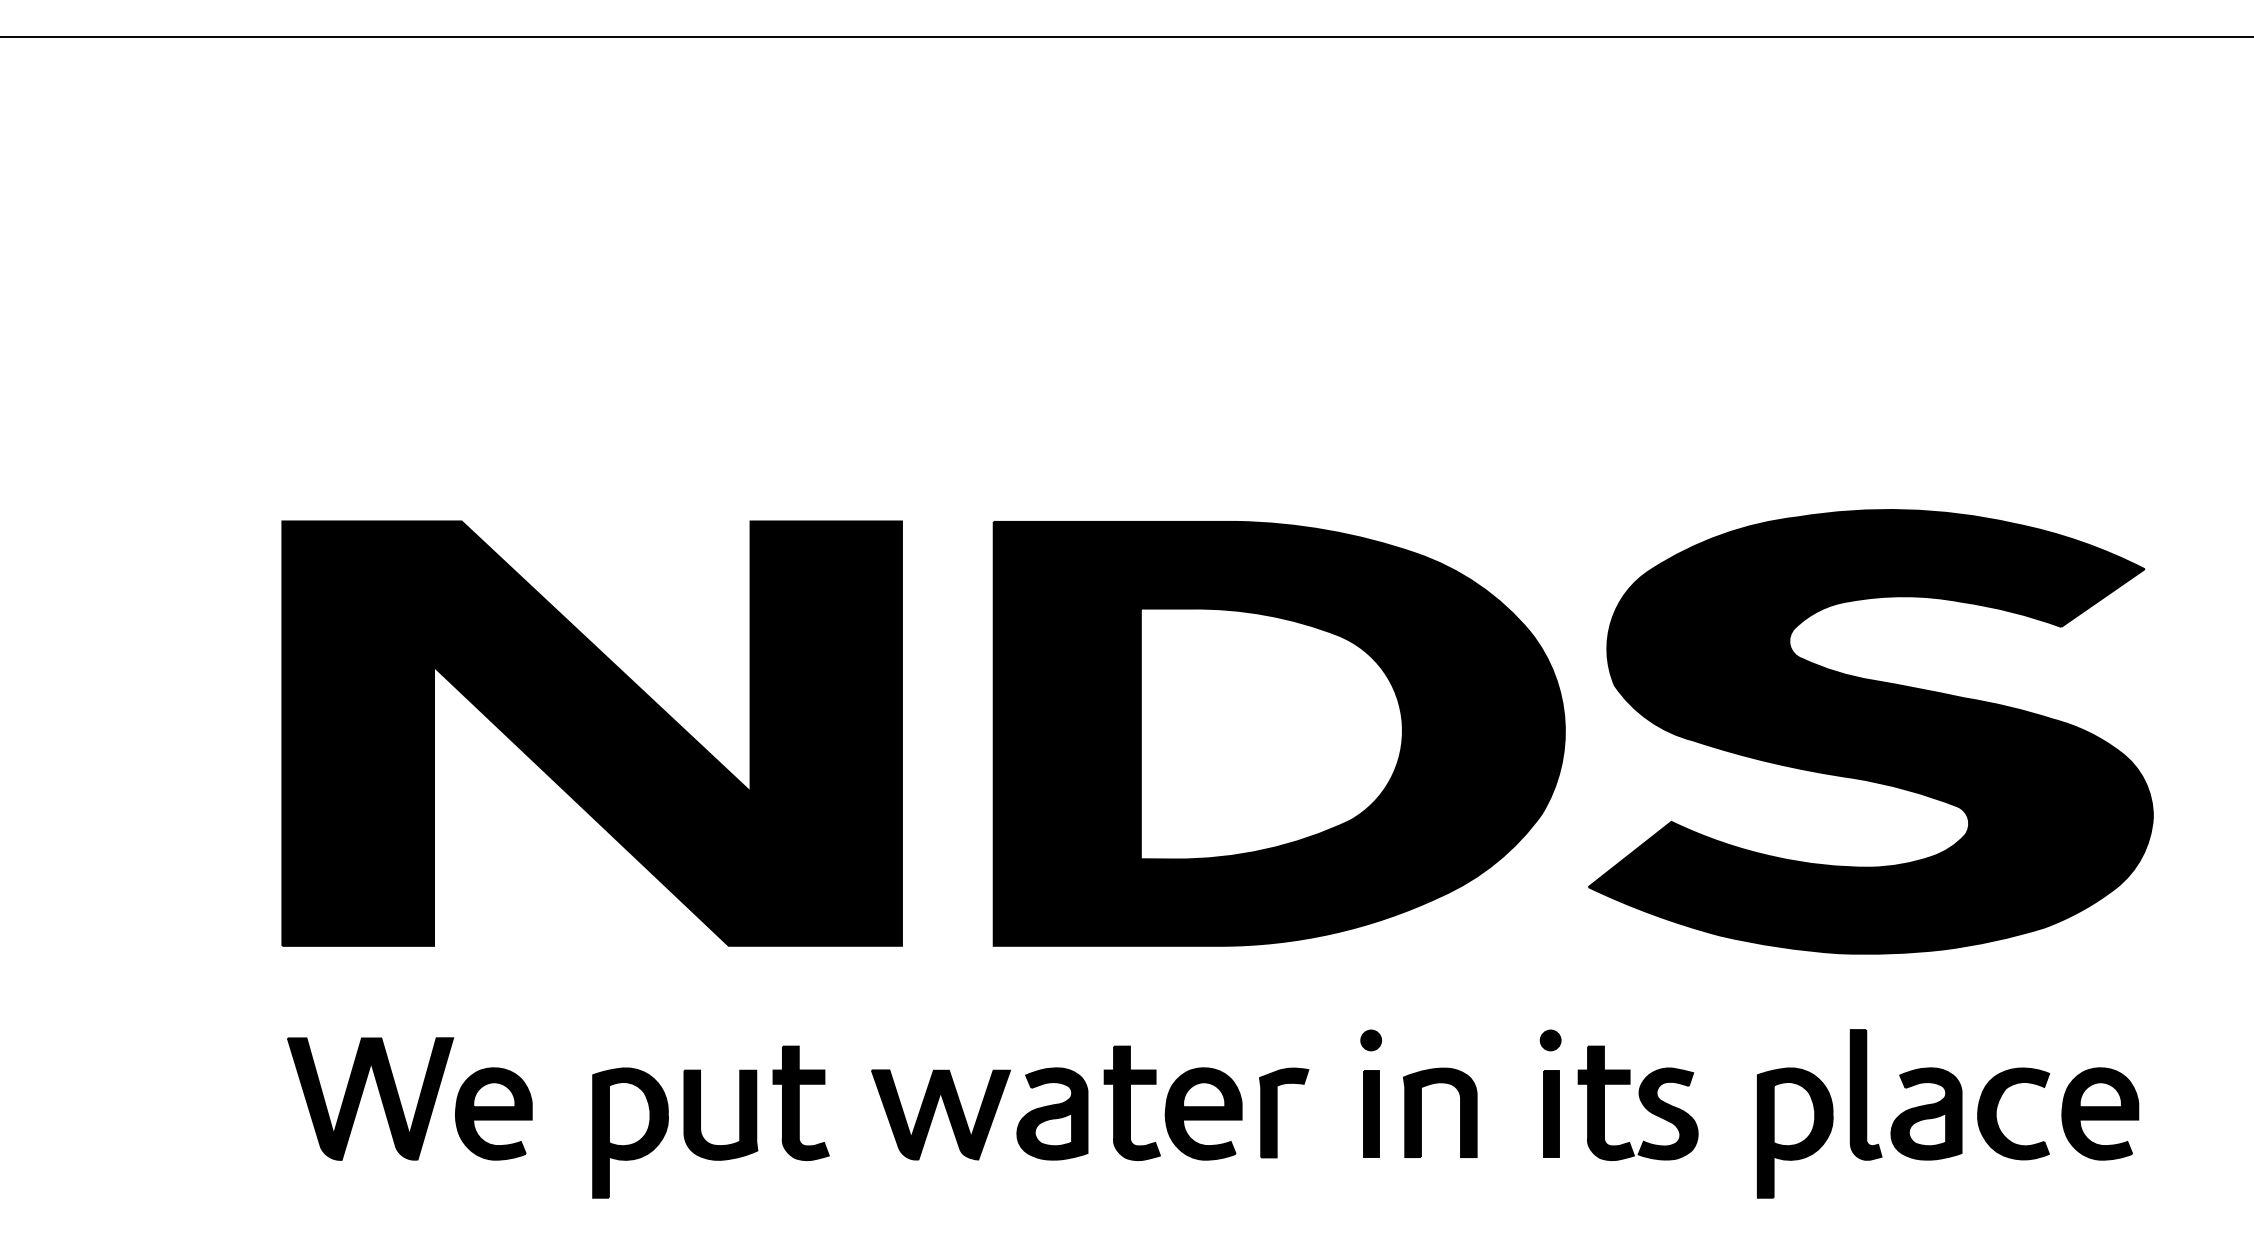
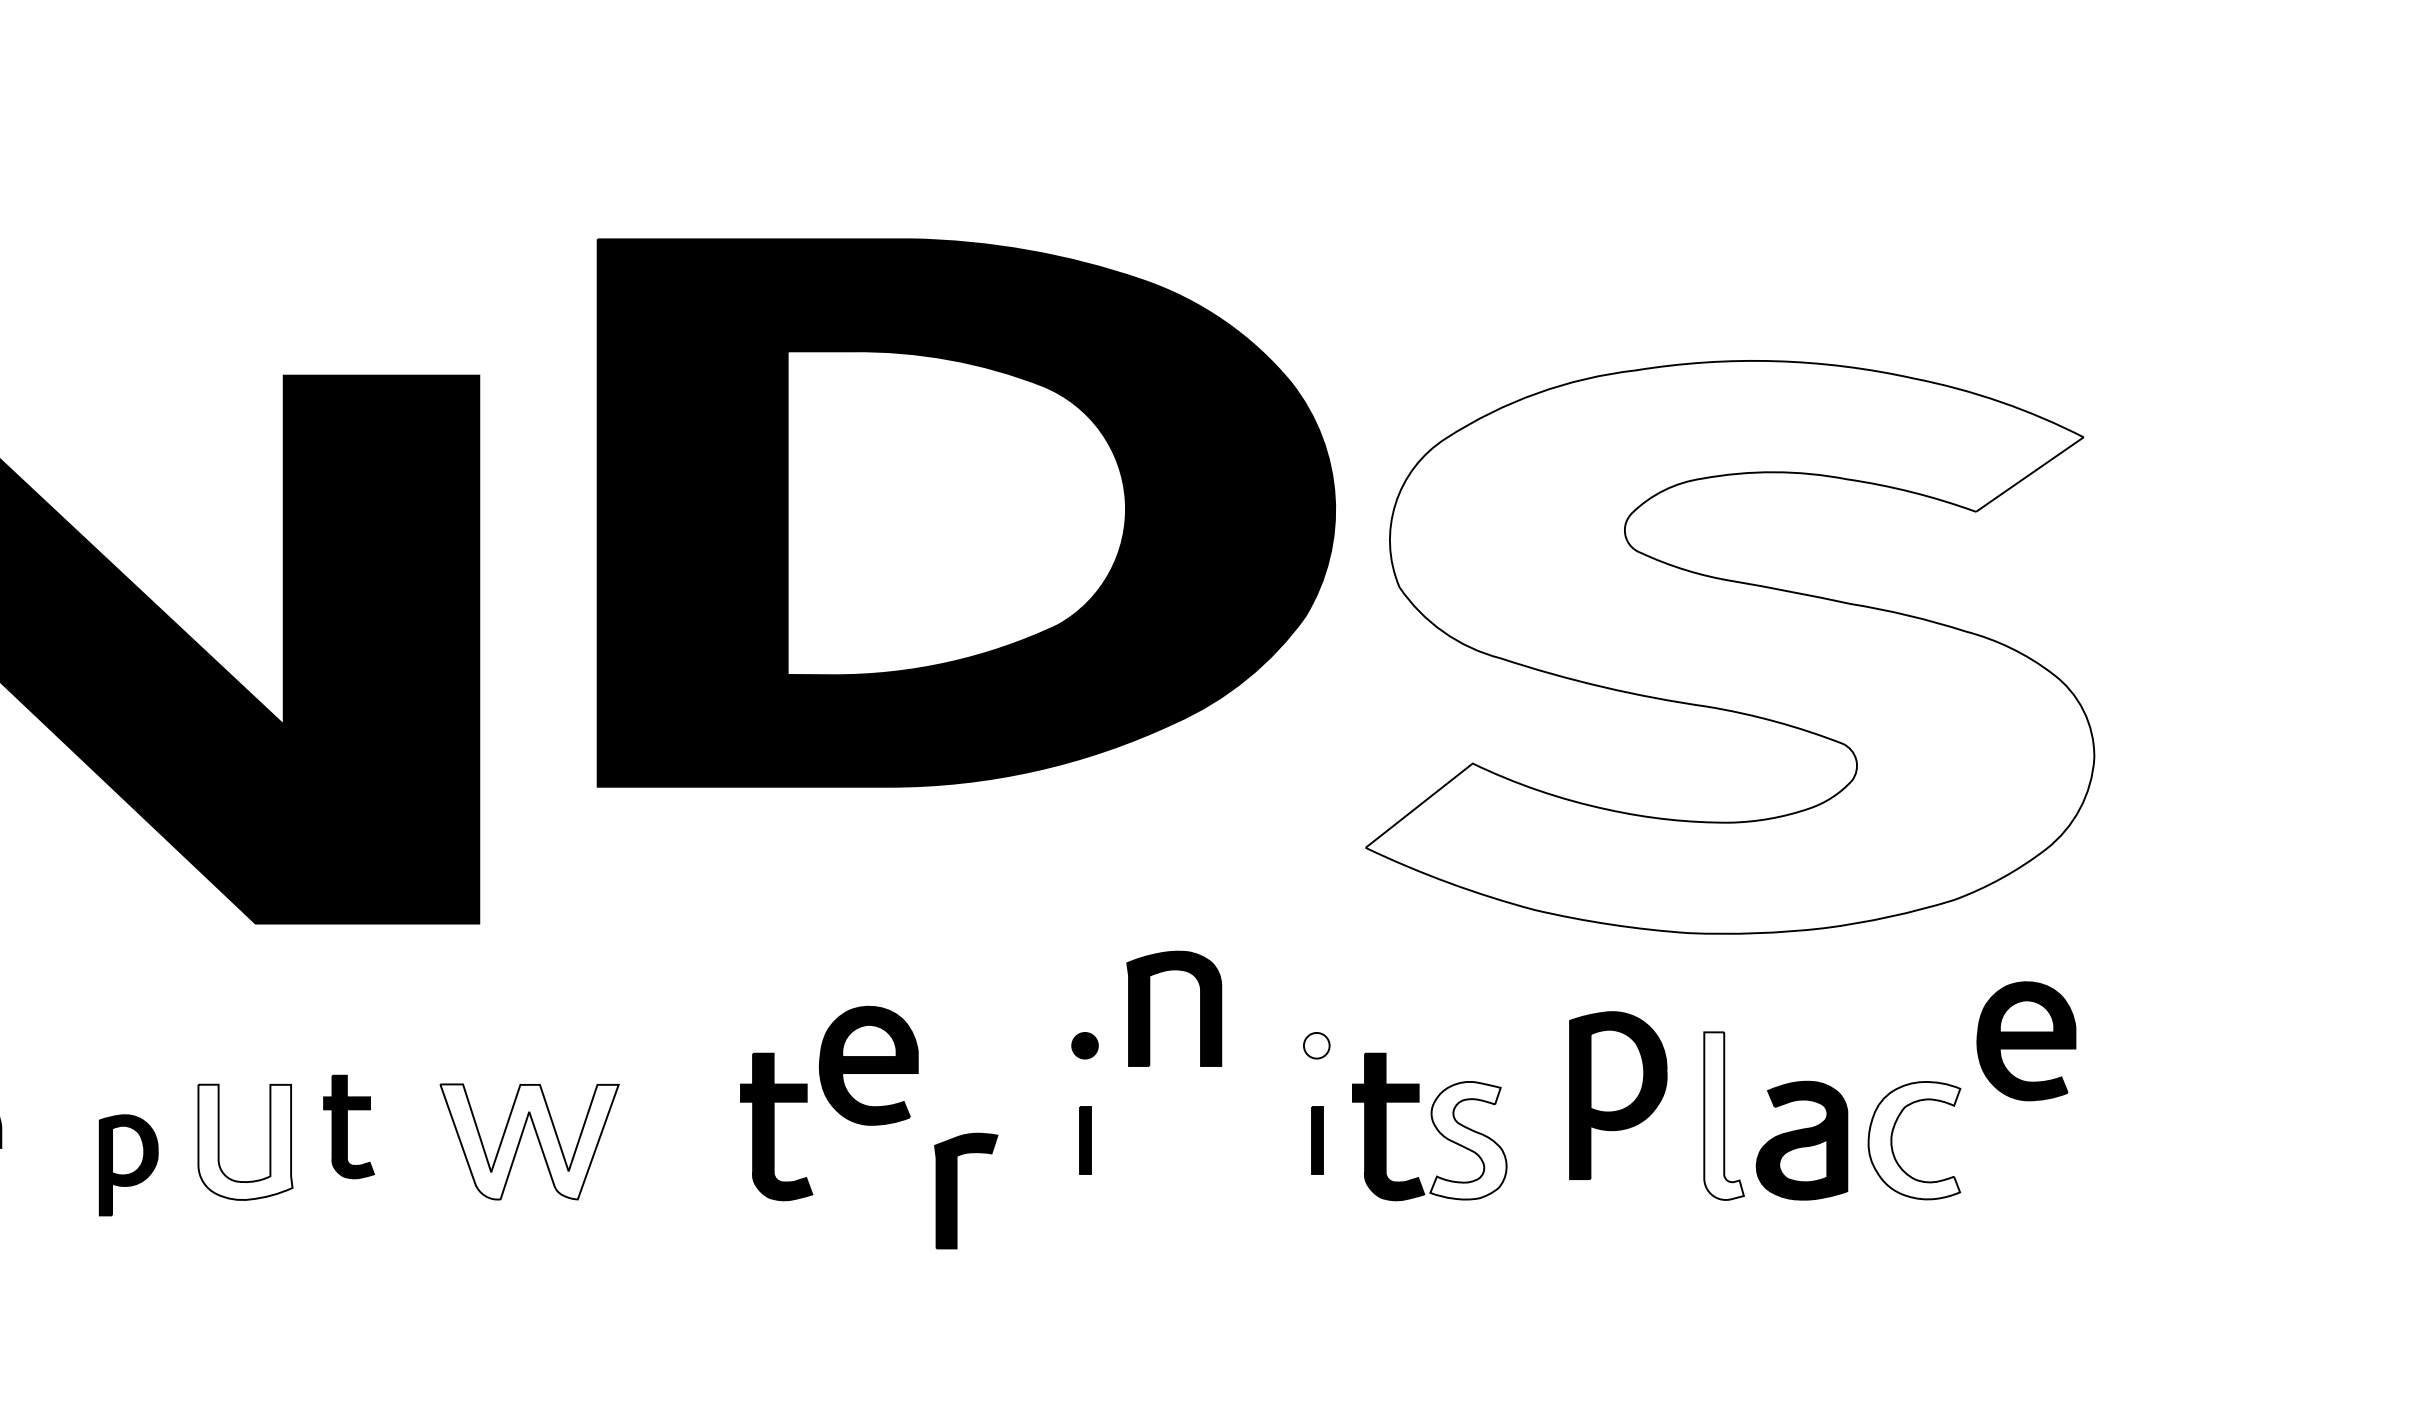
fill: (1870, 731) -> (1729, 646), removed
part: (1278, 733) -> (965, 512), moved
fill: (1550, 1040) -> (1316, 1045), removed
fill: (1865, 1094) -> (1723, 1115), removed
part: (800, 1103) -> (348, 1127), size x0.7
part: (1277, 1112) -> (957, 1190), moved
part: (1421, 1112) -> (1150, 1008), moved
part: (1052, 1113) -> (673, 1140), removed
part: (1203, 1113) -> (868, 1065), moved
part: (1371, 1113) -> (1085, 1140), size x0.6
part: (1551, 1113) -> (1317, 1140), size x0.6
fill: (1667, 1113) -> (1467, 1140), removed
fill: (2013, 1113) -> (1914, 1140), removed
part: (2100, 1113) -> (2026, 1040), moved
fill: (720, 1114) -> (244, 1141), removed
fill: (940, 1114) -> (528, 1141), removed
part: (630, 1132) -> (128, 1164), size x0.6
part: (1795, 1132) -> (1618, 1094), moved

